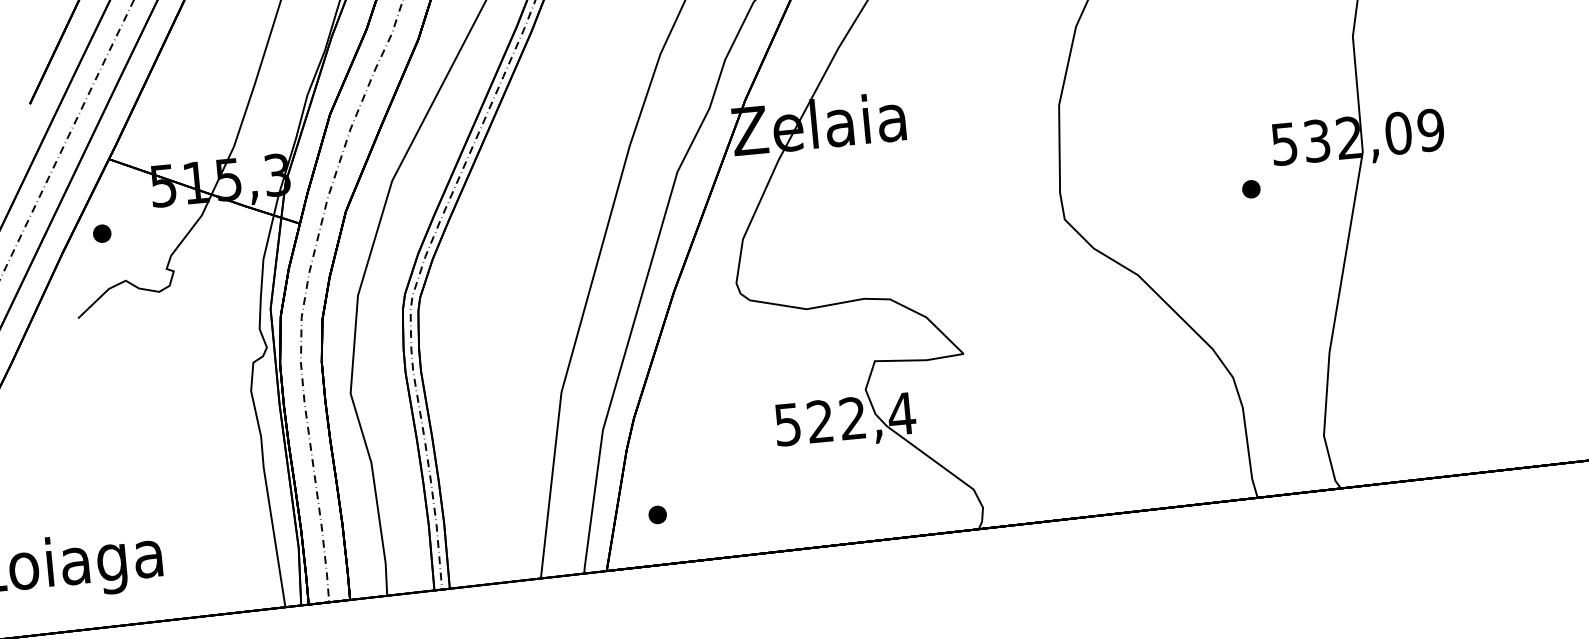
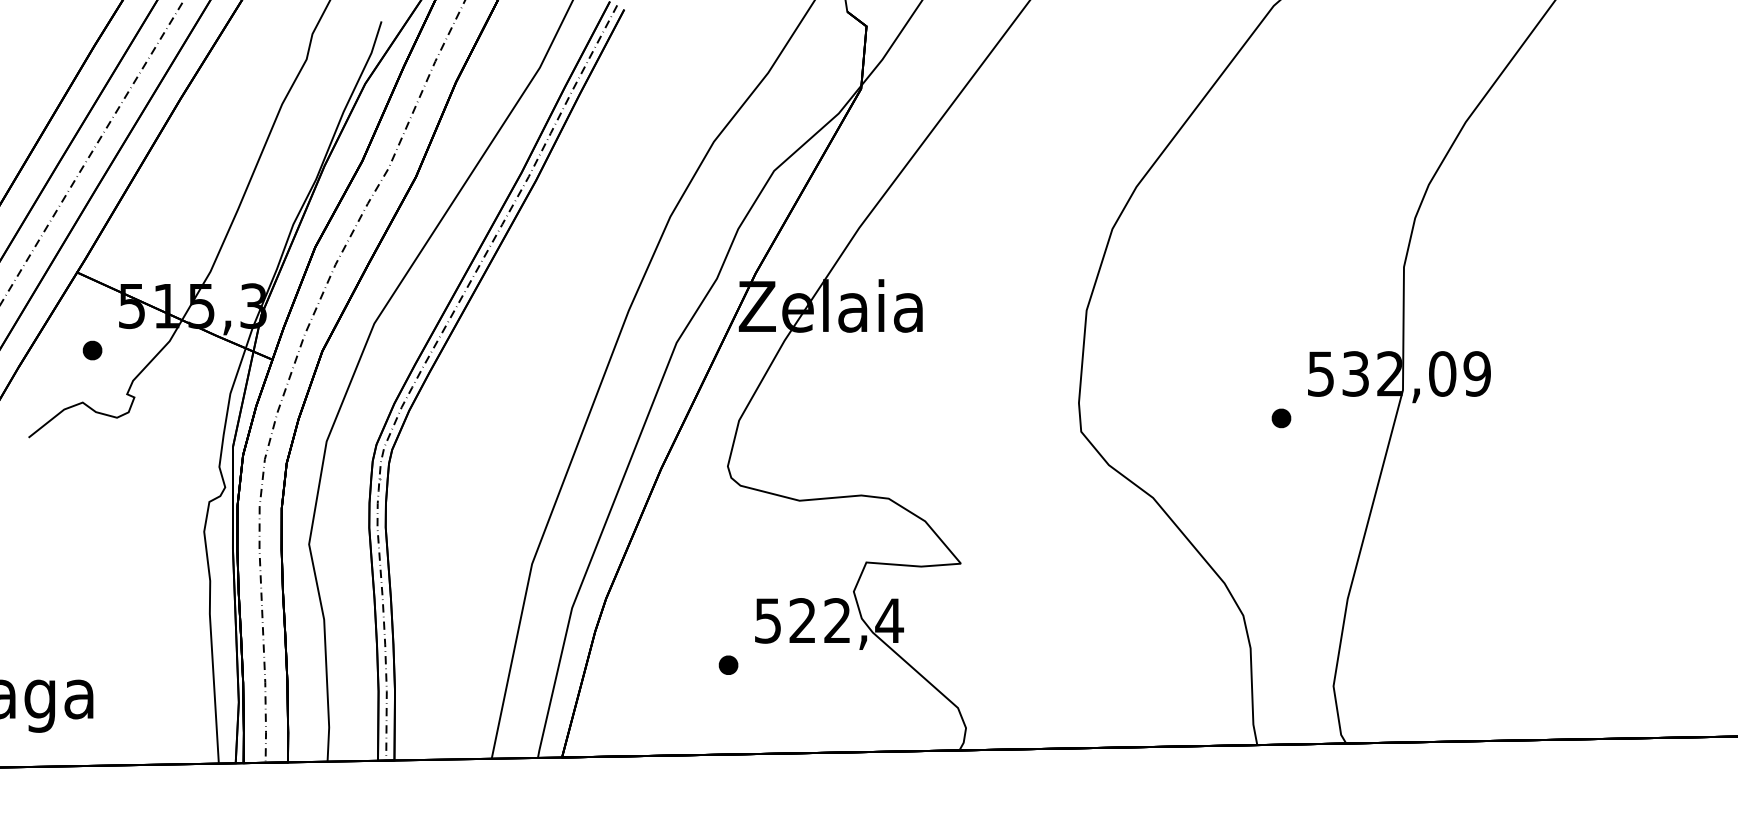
part: (102, 233) -> (92, 350), moved
part: (657, 514) -> (728, 664), moved

